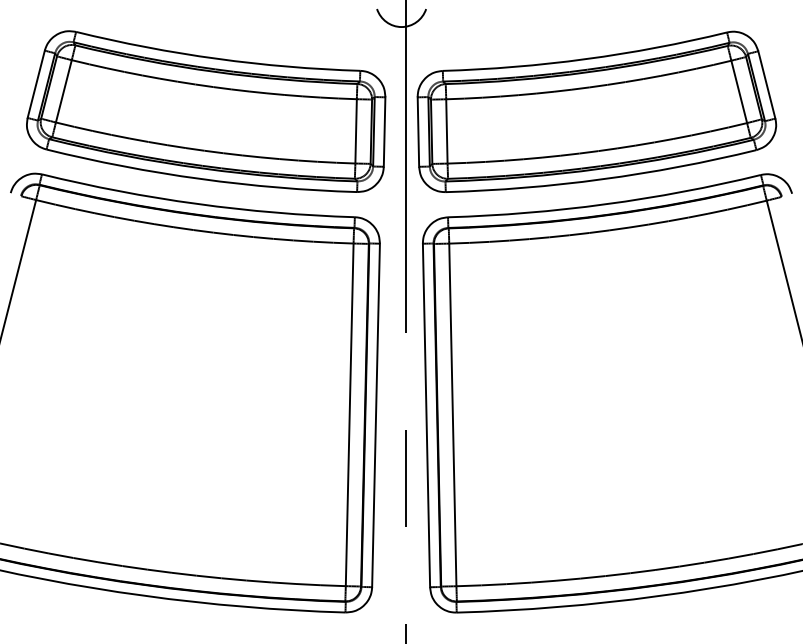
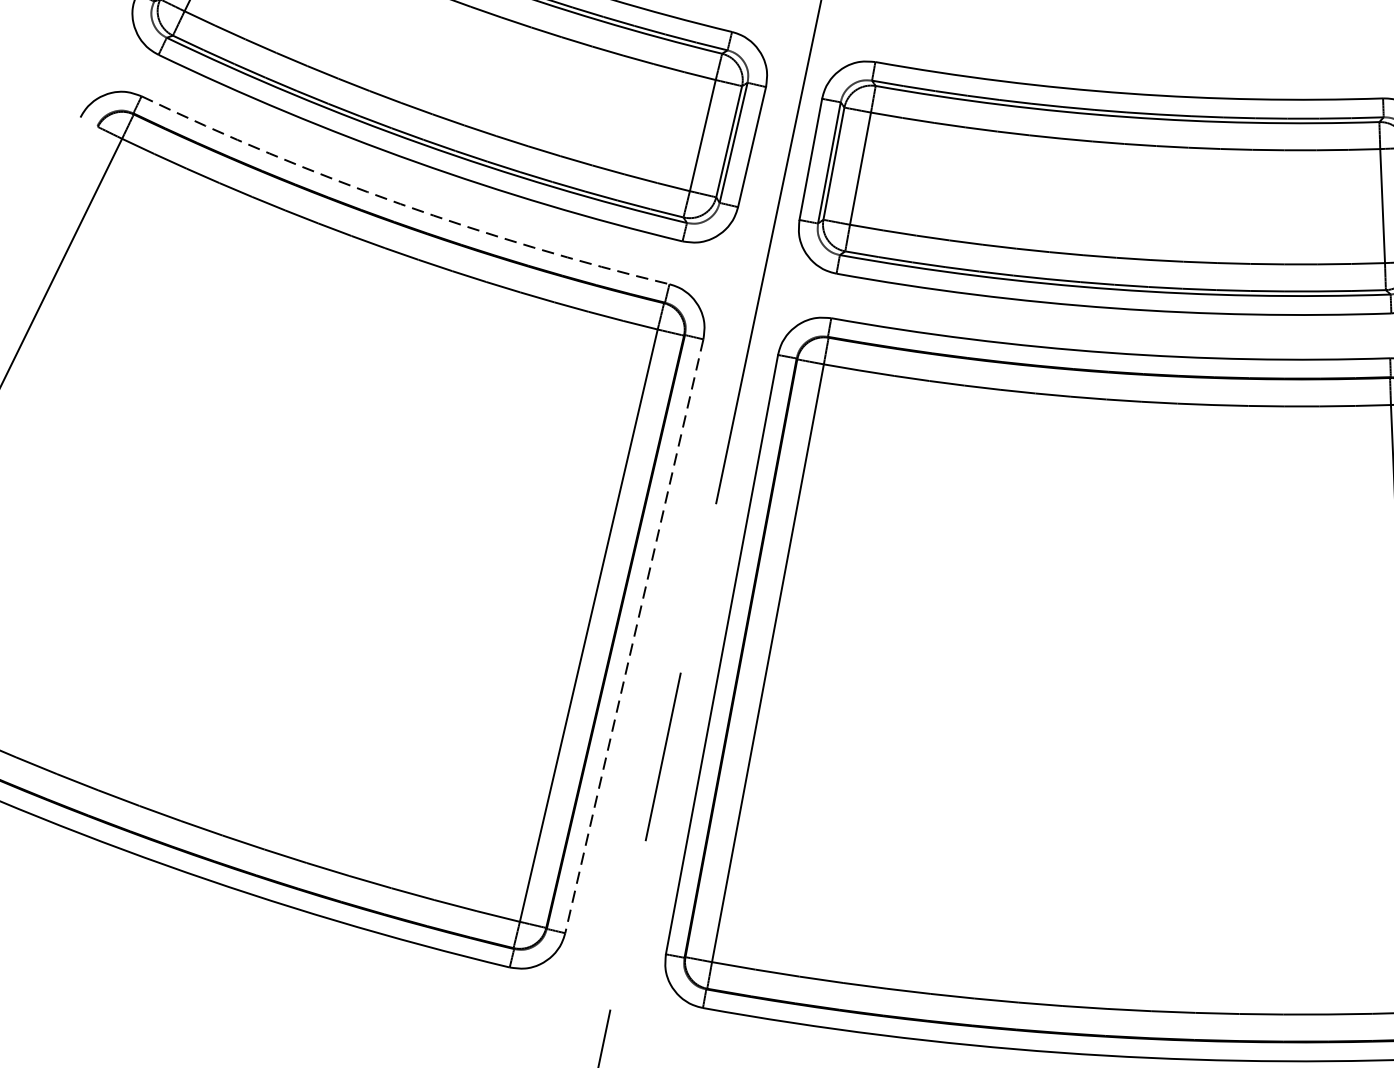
arc: (197, 203) -> (401, 203), solid -> dashed
line: (376, 415) -> (635, 636), solid -> dashed

